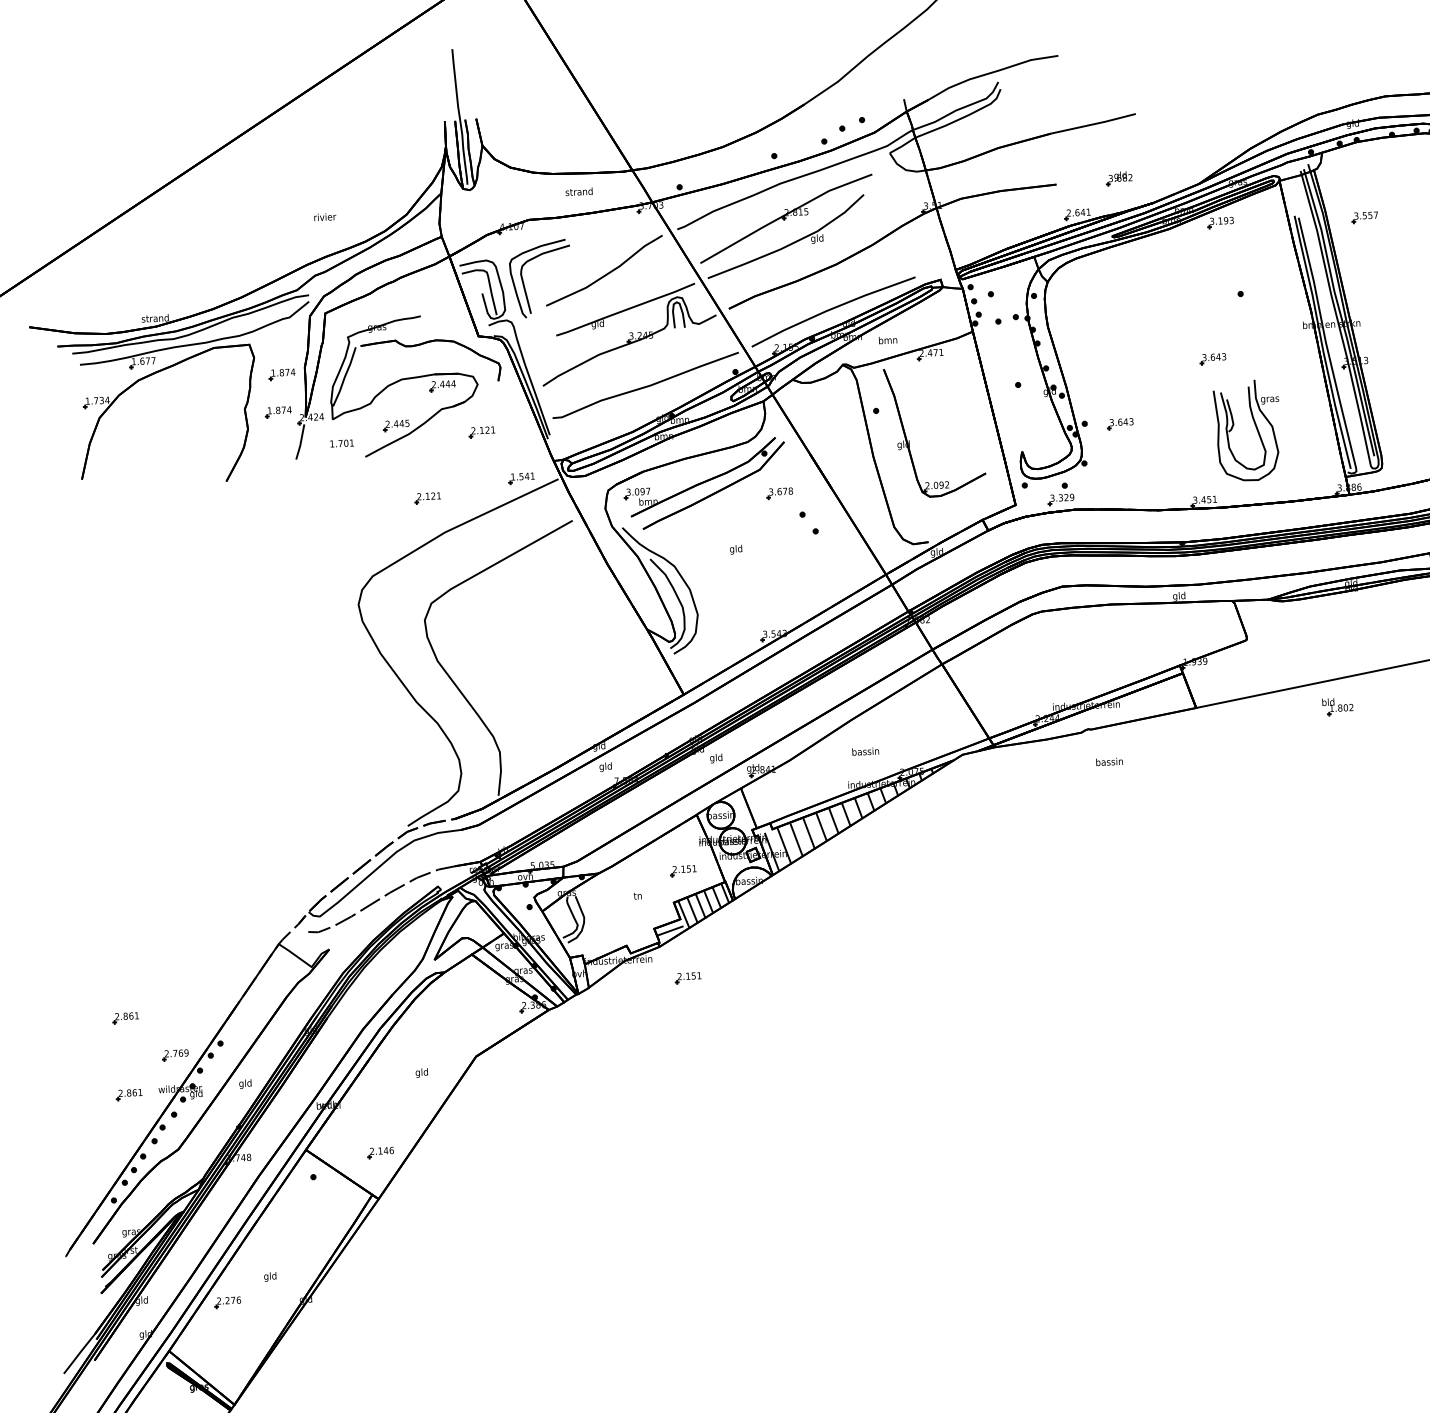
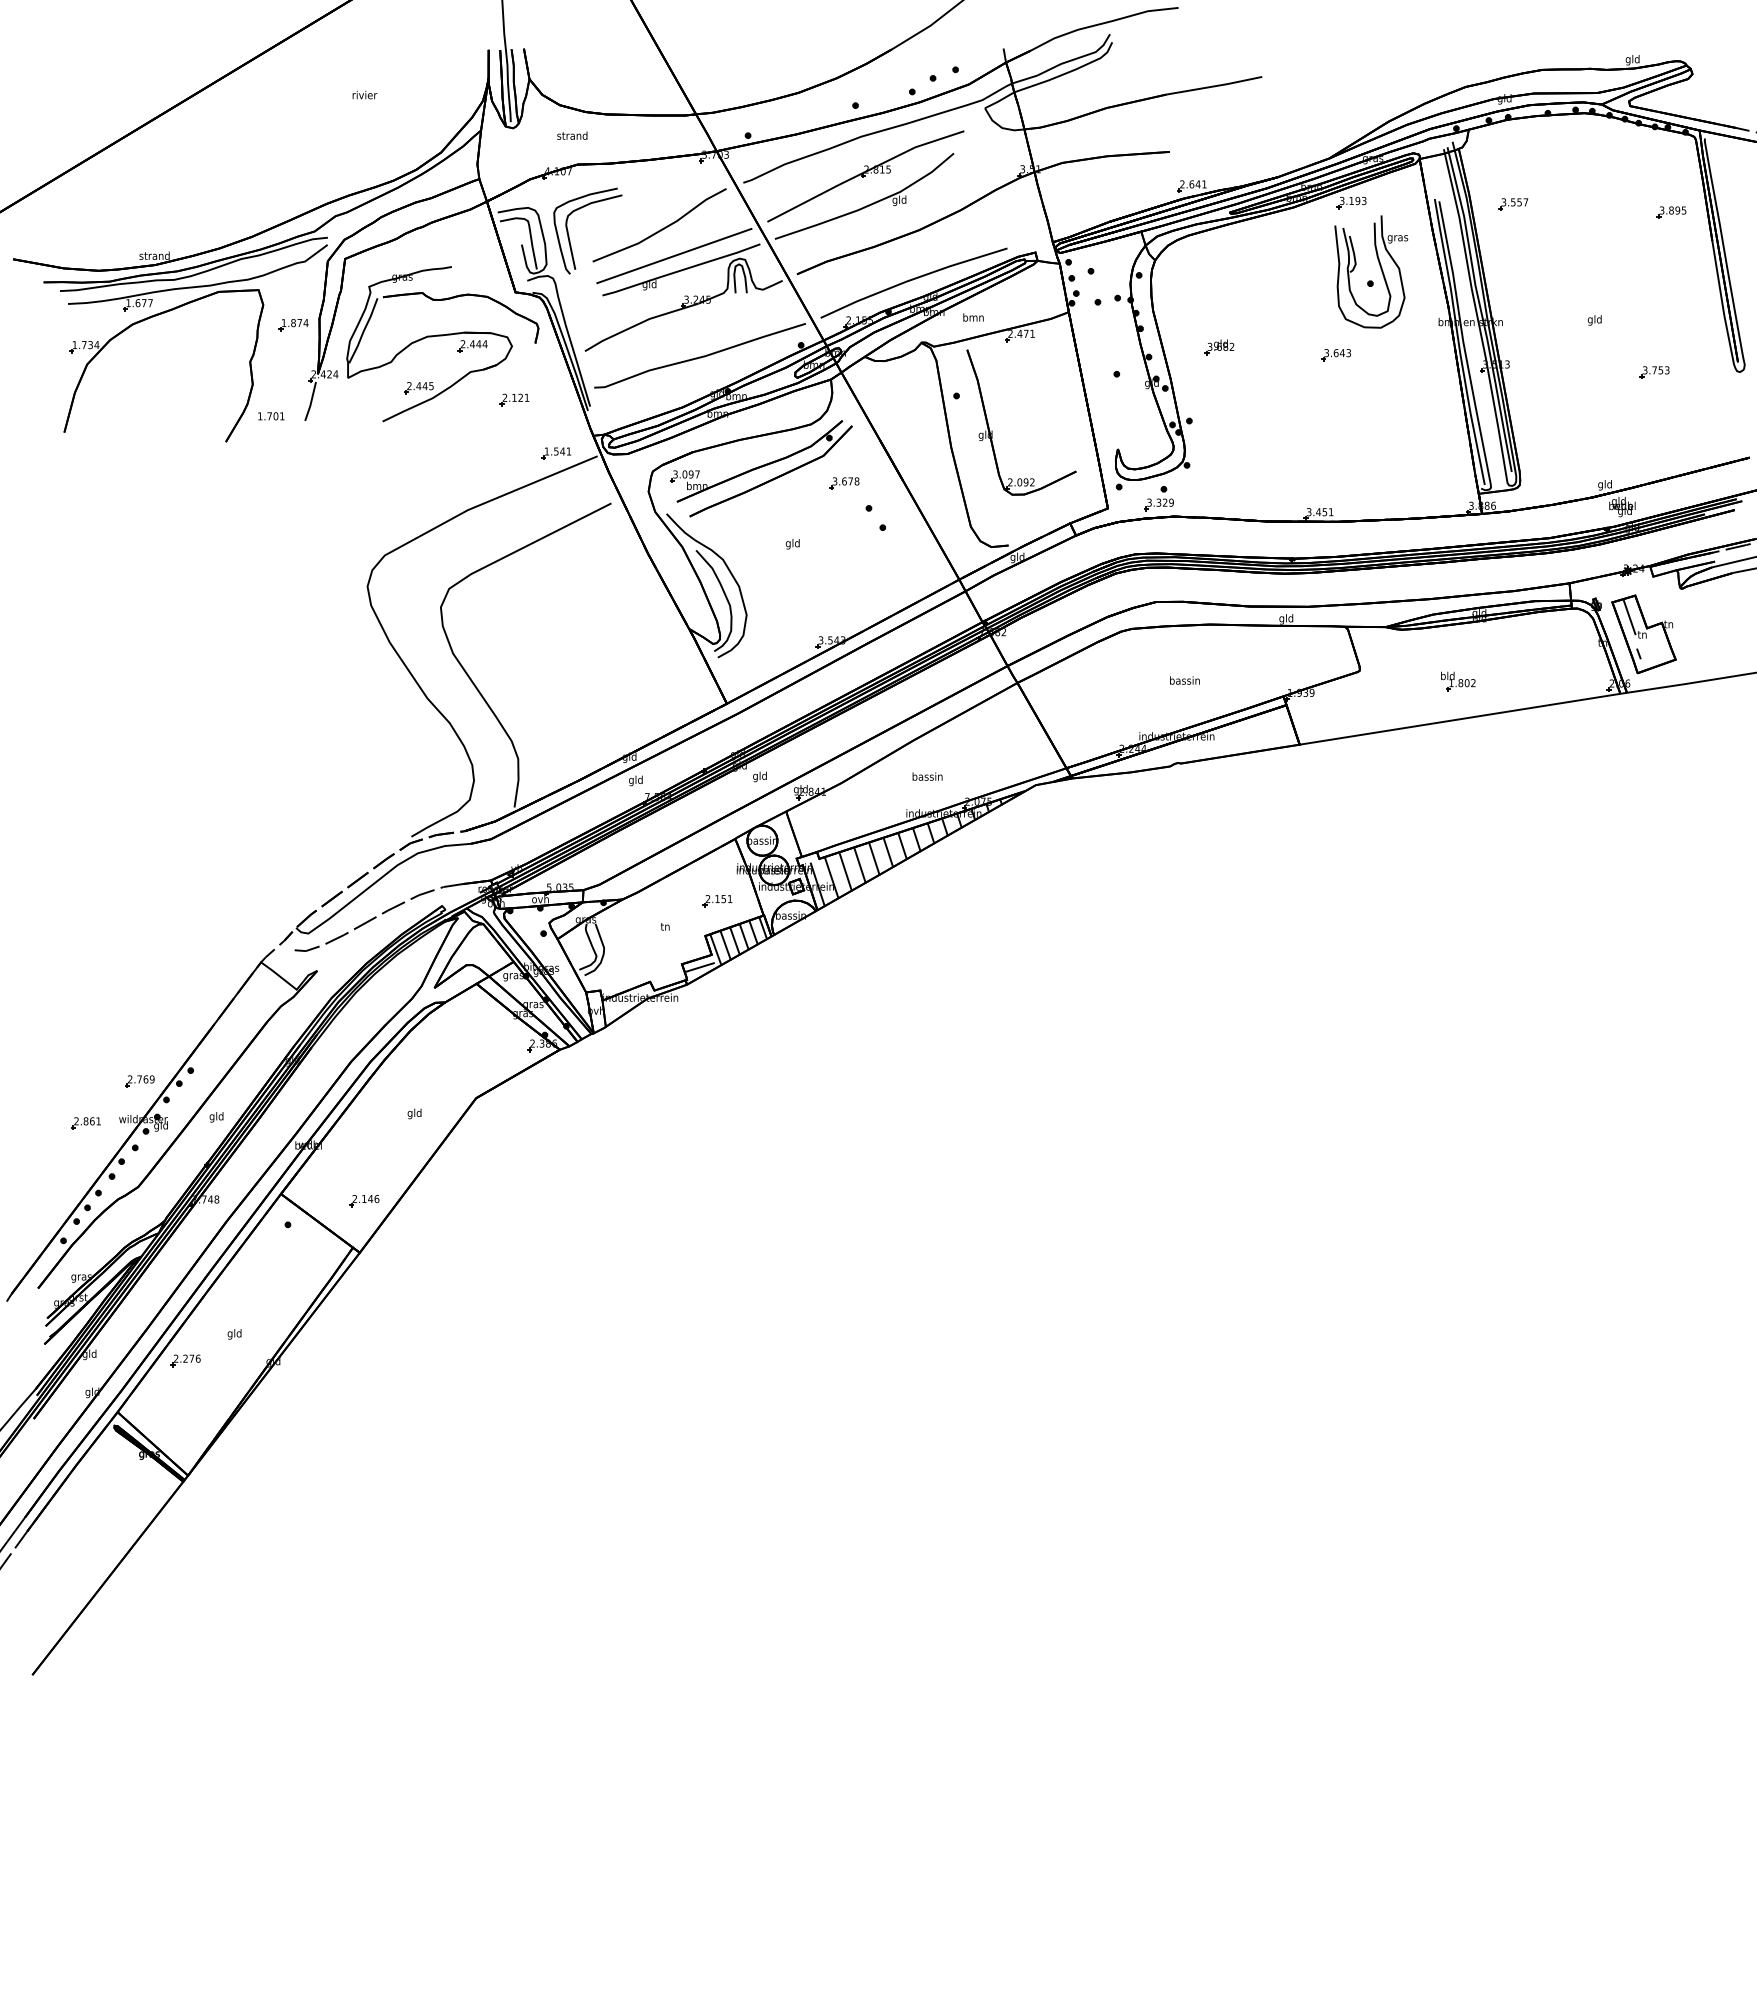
part: (1119, 178) -> (1219, 347), moved
text: (579, 191) -> (572, 135), moved
text: (324, 217) -> (364, 95), moved
line: (618, 297) -> (674, 255), added
part: (278, 412) -> (287, 367), removed
part: (1119, 424) -> (1228, 423), removed
part: (1255, 428) -> (1380, 269), moved
text: (342, 443) -> (271, 416), moved
part: (427, 497) -> (450, 470), removed
part: (1338, 706) -> (1458, 681), moved
text: (1109, 761) -> (1184, 680), moved
part: (688, 978) -> (717, 1021), removed
part: (125, 1018) -> (85, 1037), removed

